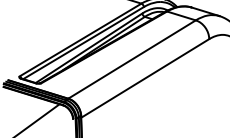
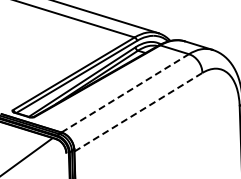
line: (132, 59) -> (125, 93), solid -> dashed
line: (145, 78) -> (138, 112), solid -> dashed

